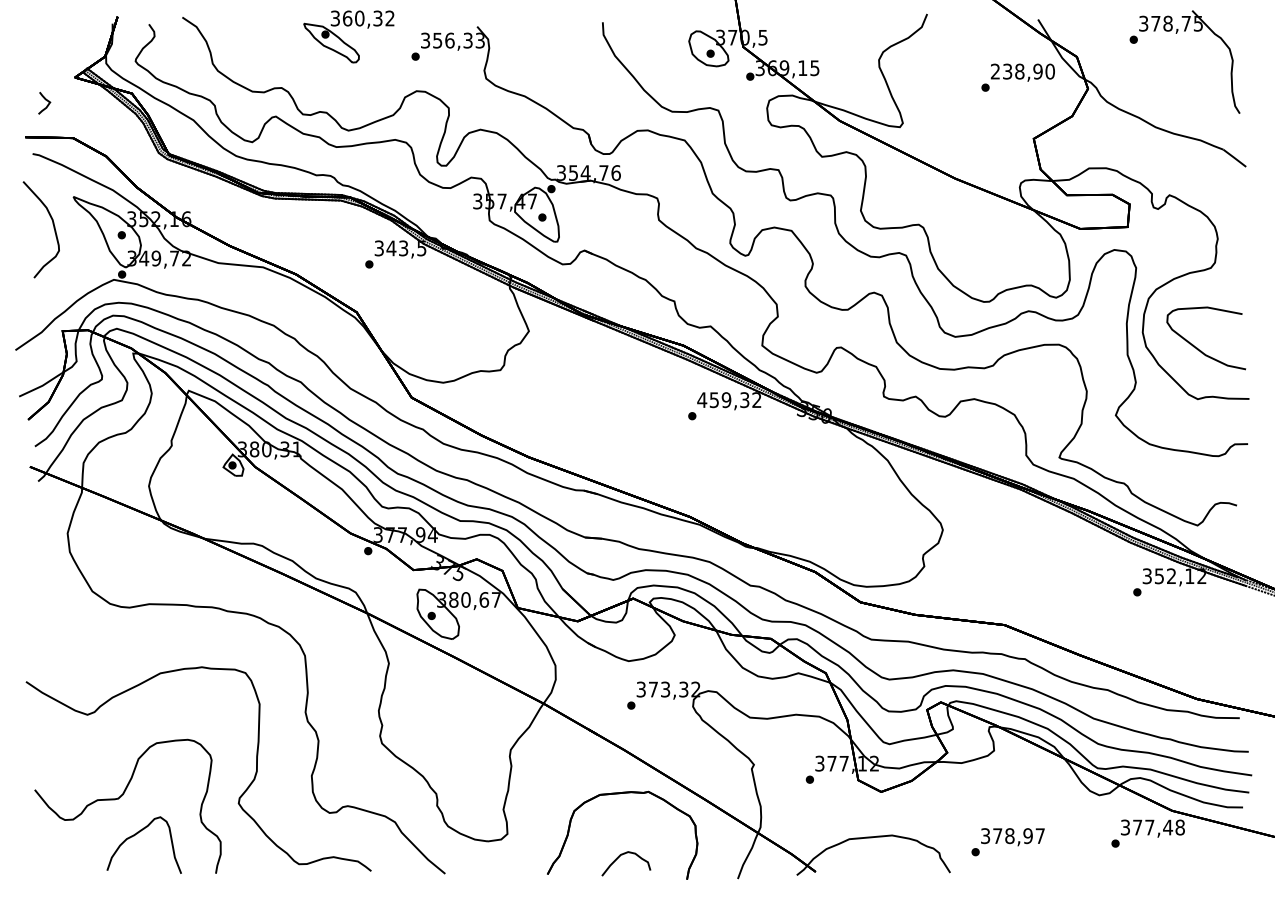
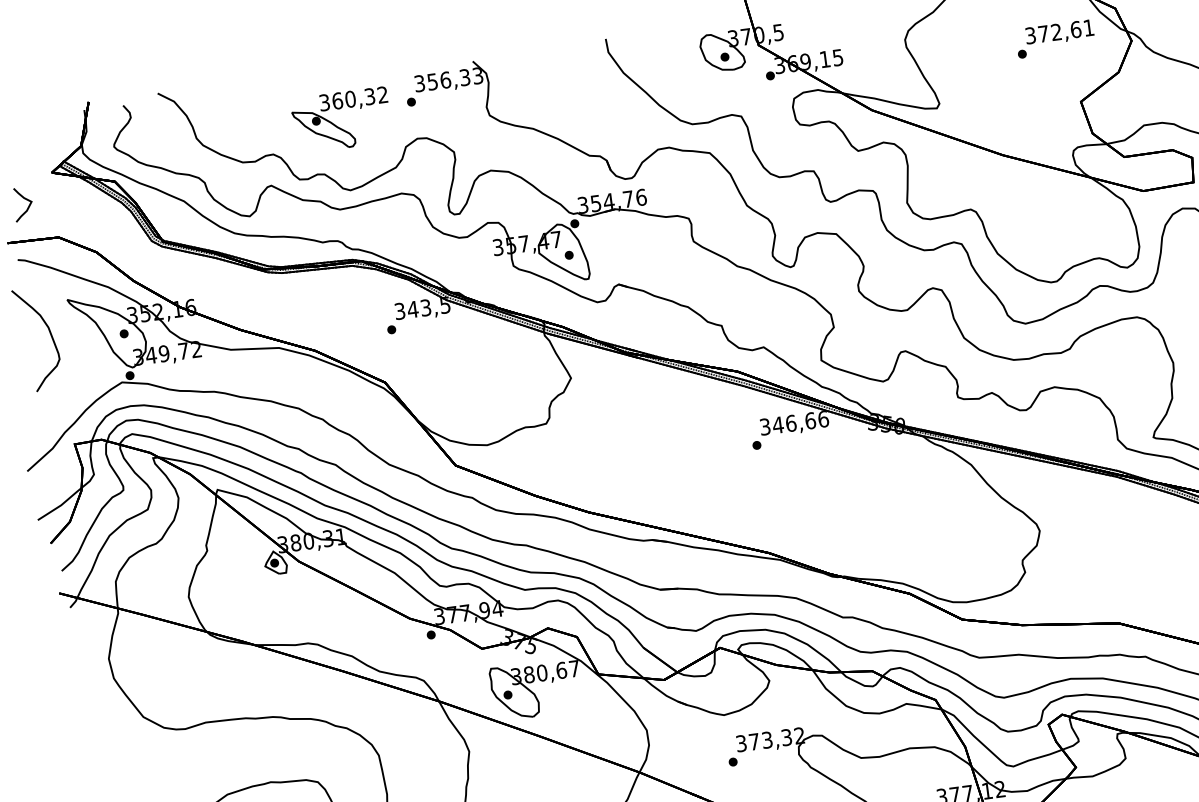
part: (343, 40) -> (336, 124), moved
text: (1022, 71) -> (1059, 31), 238,90 -> 372,61
part: (44, 103) -> (23, 204), size x1.43
text: (729, 400) -> (794, 423), 459,32 -> 346,66

